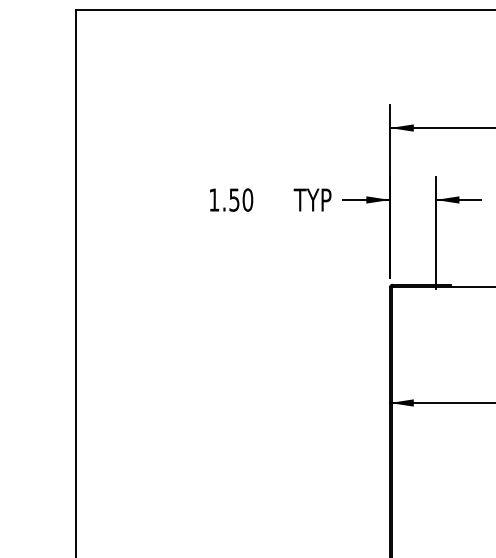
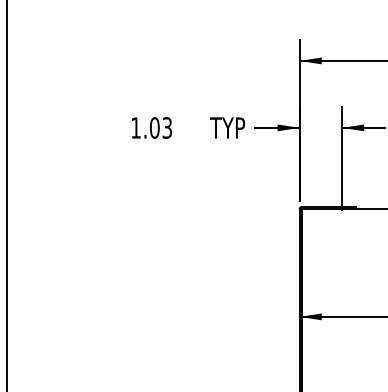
text: (241, 199) -> (161, 127), 1.50 -> 1.03

